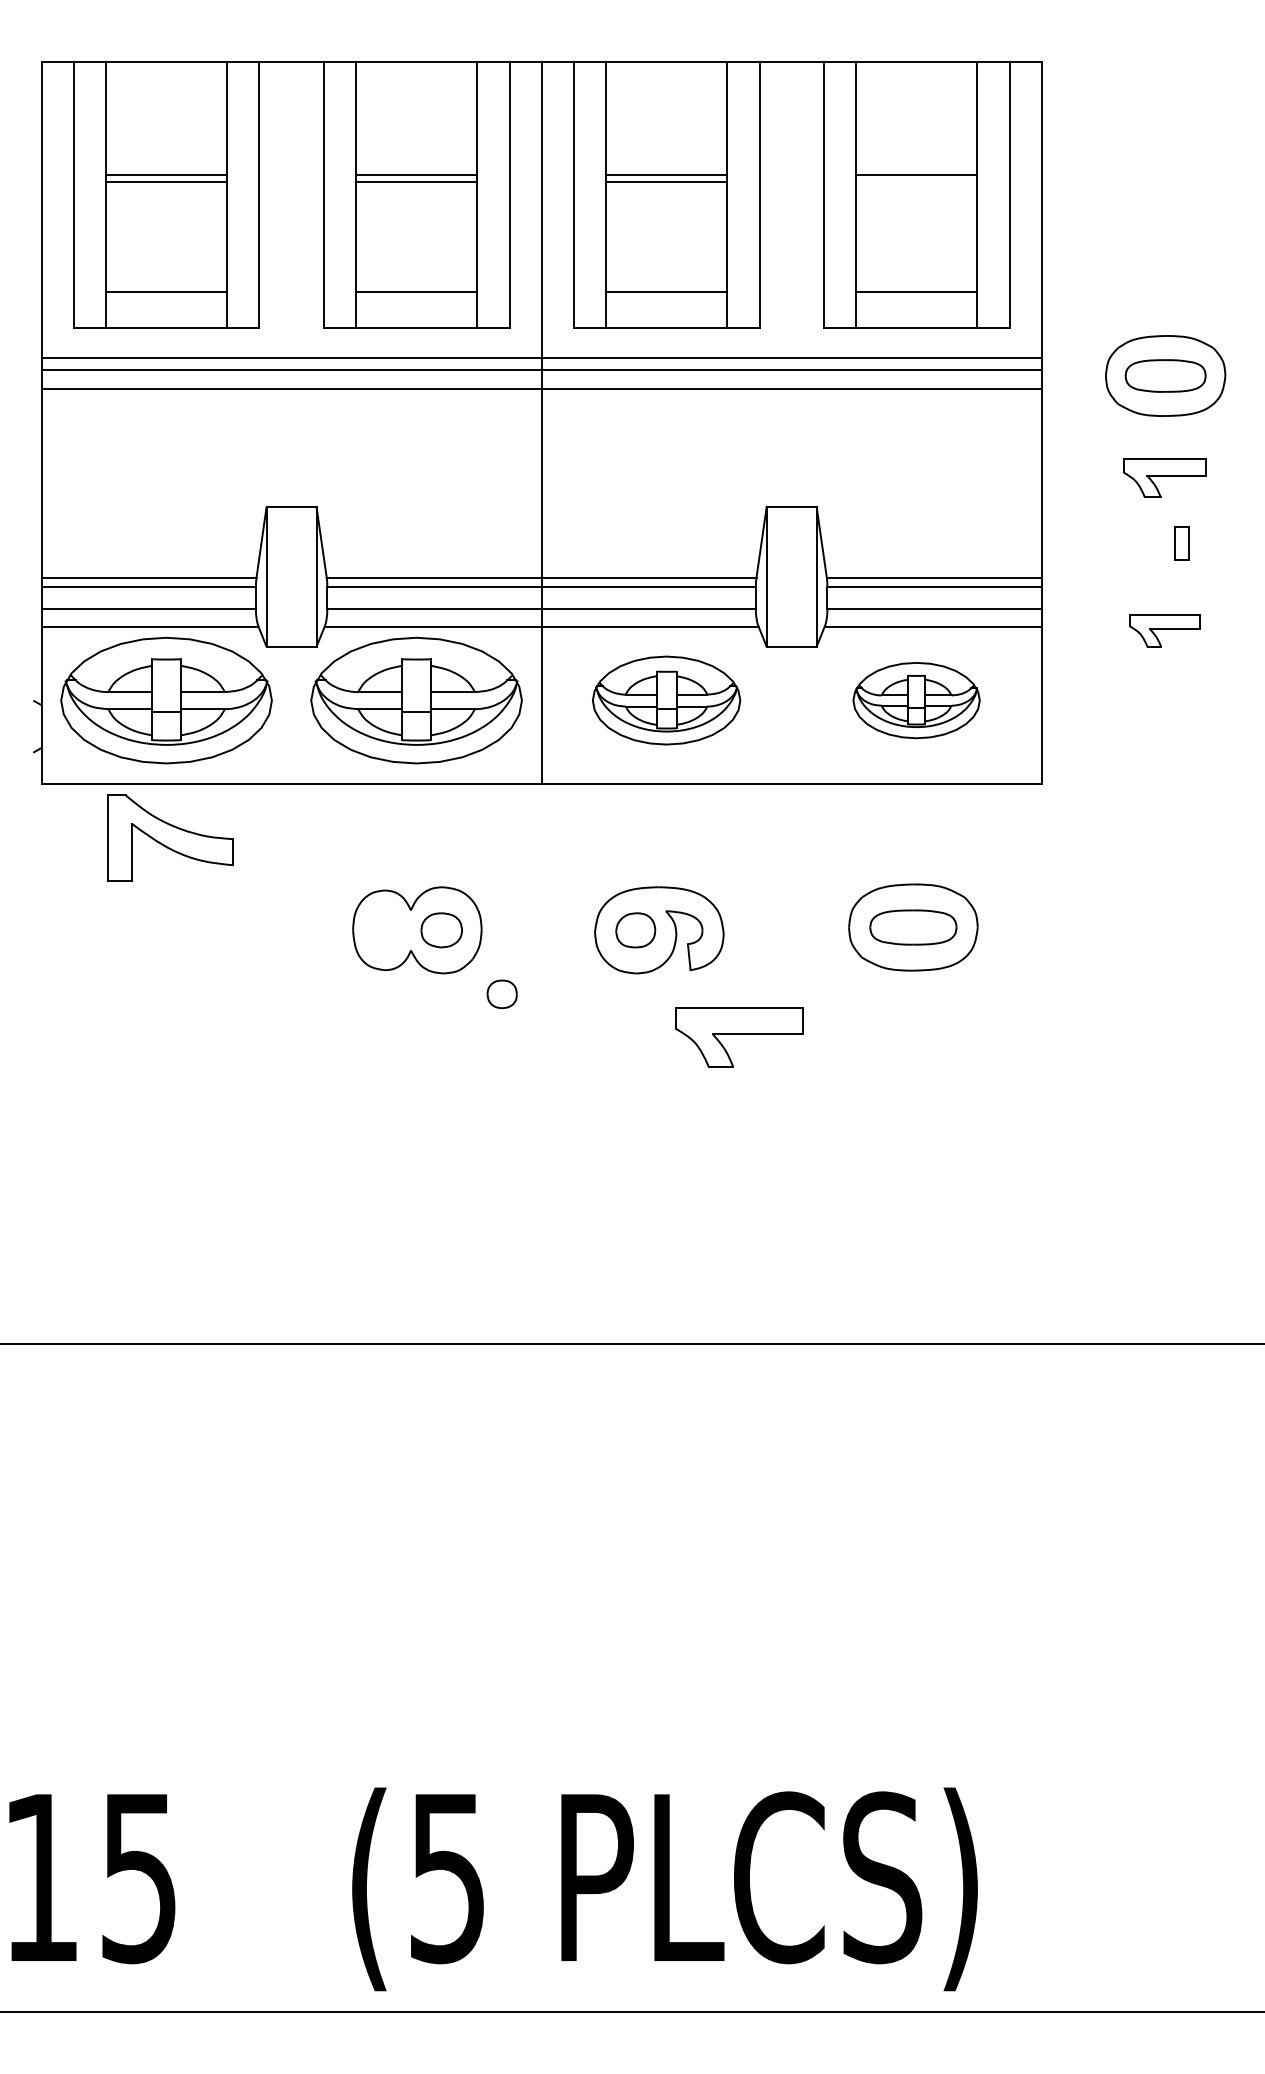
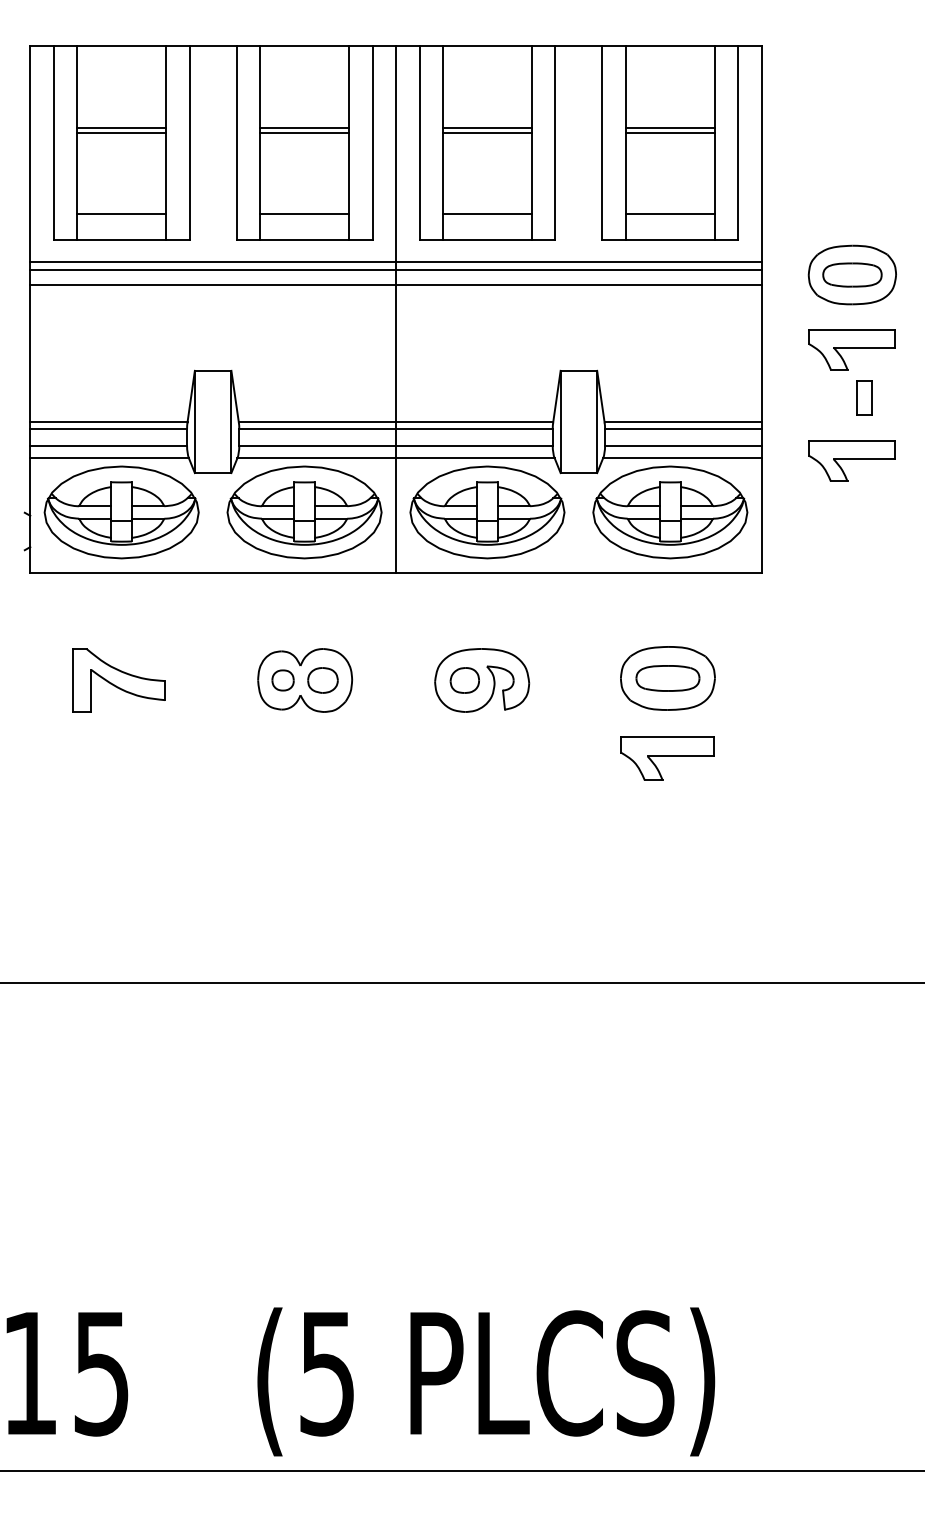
line: (916, 181) -> (670, 132), added
part: (1164, 477) -> (851, 349), size x1.43
part: (1181, 543) -> (864, 397), size x1.43
part: (1164, 630) -> (851, 461), size x1.67
part: (666, 700) -> (487, 512), size x1.43
part: (916, 700) -> (670, 512), size x1.67
part: (170, 837) -> (119, 679), moved
part: (501, 994) -> (282, 680), moved
part: (739, 1037) -> (667, 758), moved

